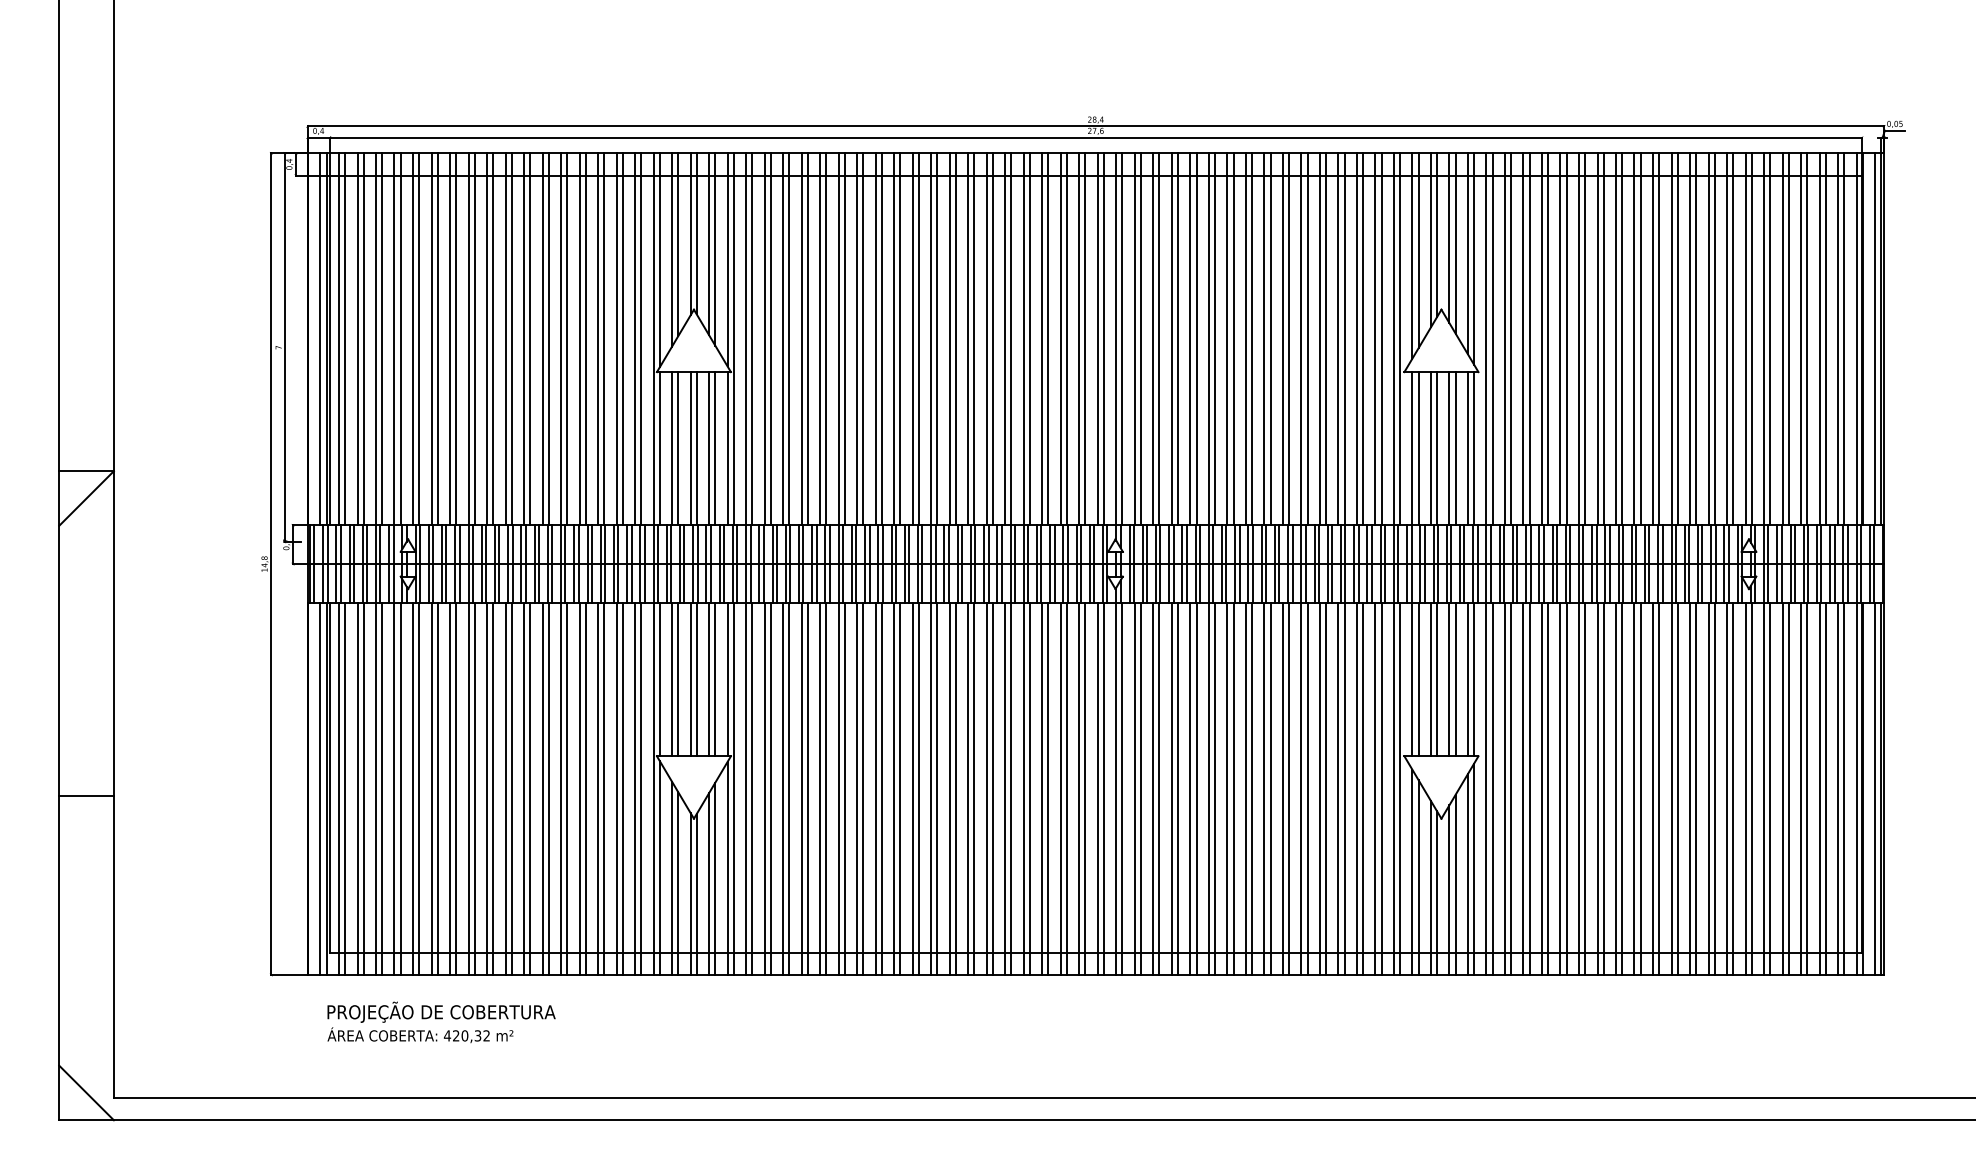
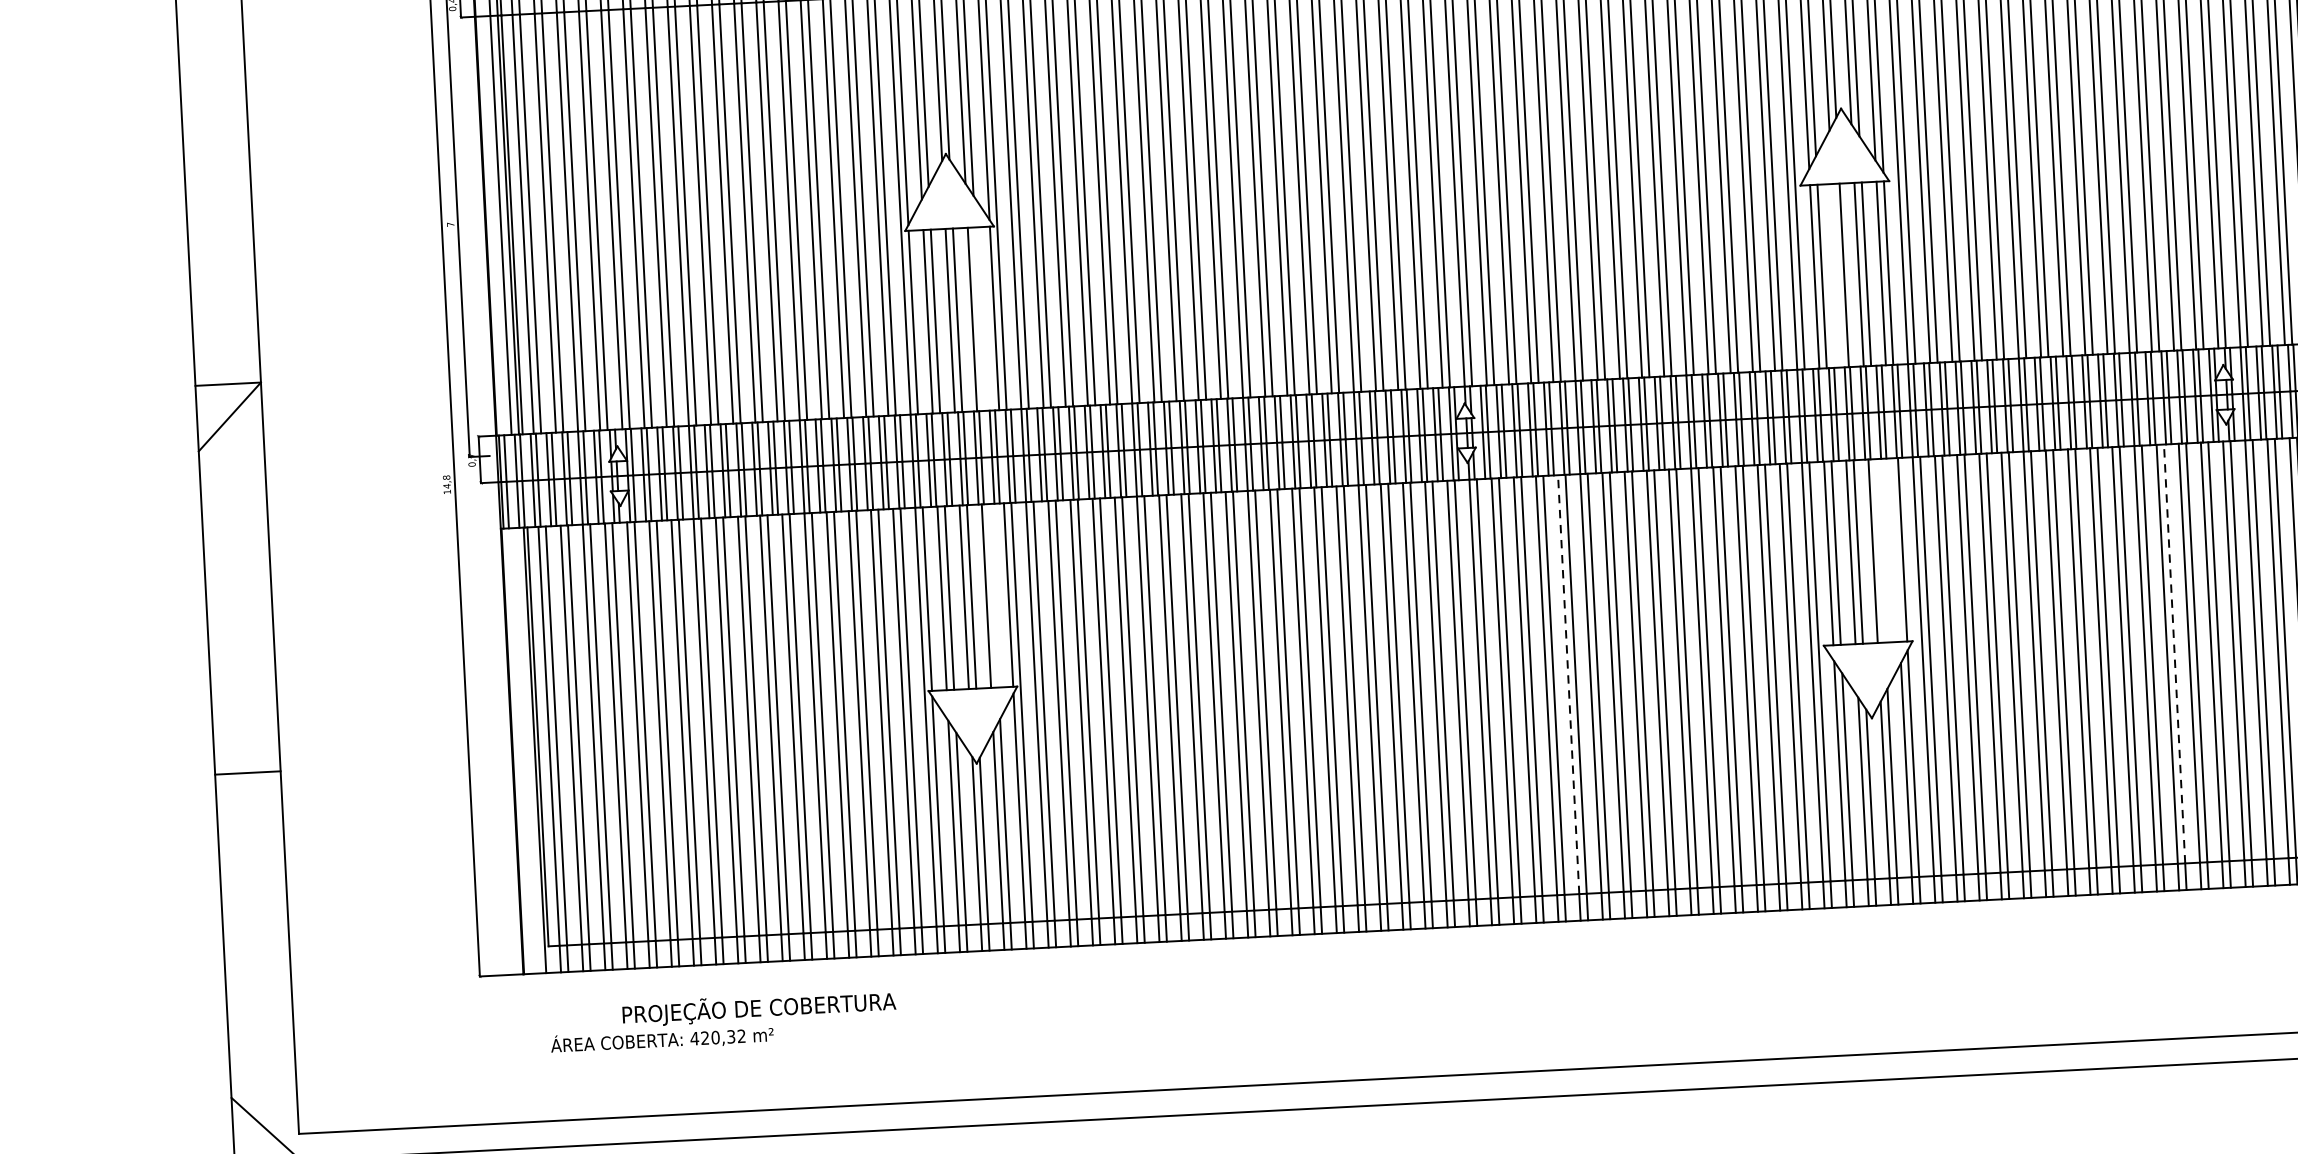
line: (715, 448) -> (980, 318), removed
line: (1430, 448) -> (1836, 275), removed
line: (715, 679) -> (994, 595), removed
line: (1455, 679) -> (1880, 550), removed
line: (1467, 679) -> (1894, 549), removed
line: (1190, 777) -> (1568, 684), solid -> dashed
line: (1696, 777) -> (2174, 653), solid -> dashed
line: (320, 789) -> (527, 751), removed
text: (441, 1011) -> (759, 1007), moved

